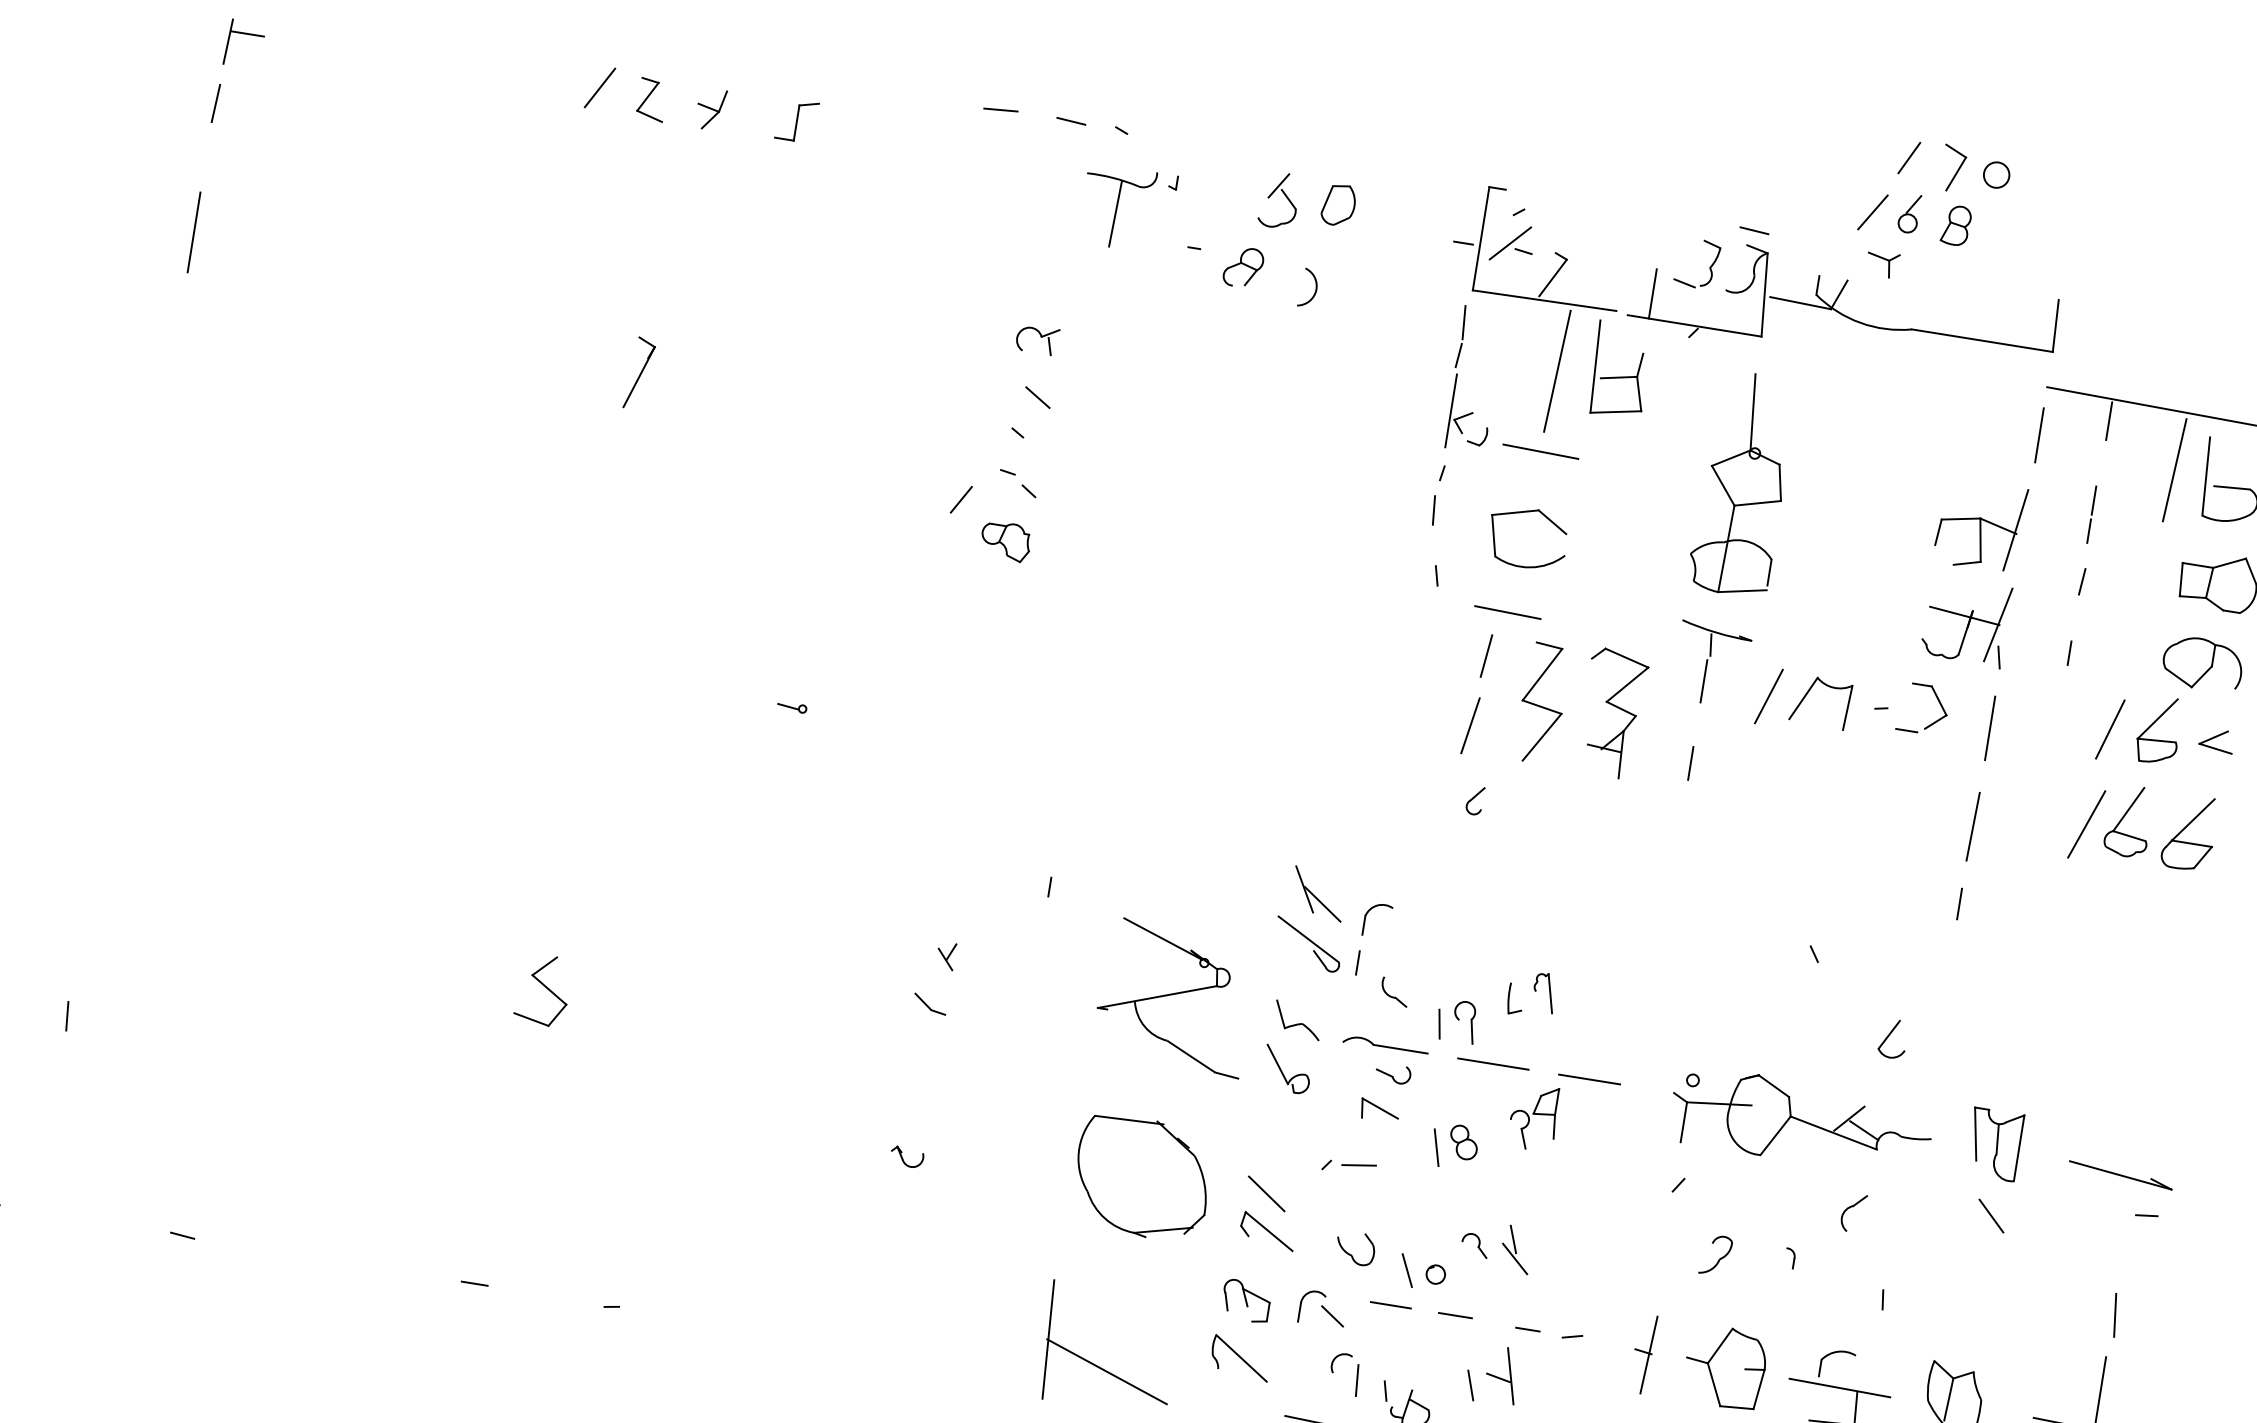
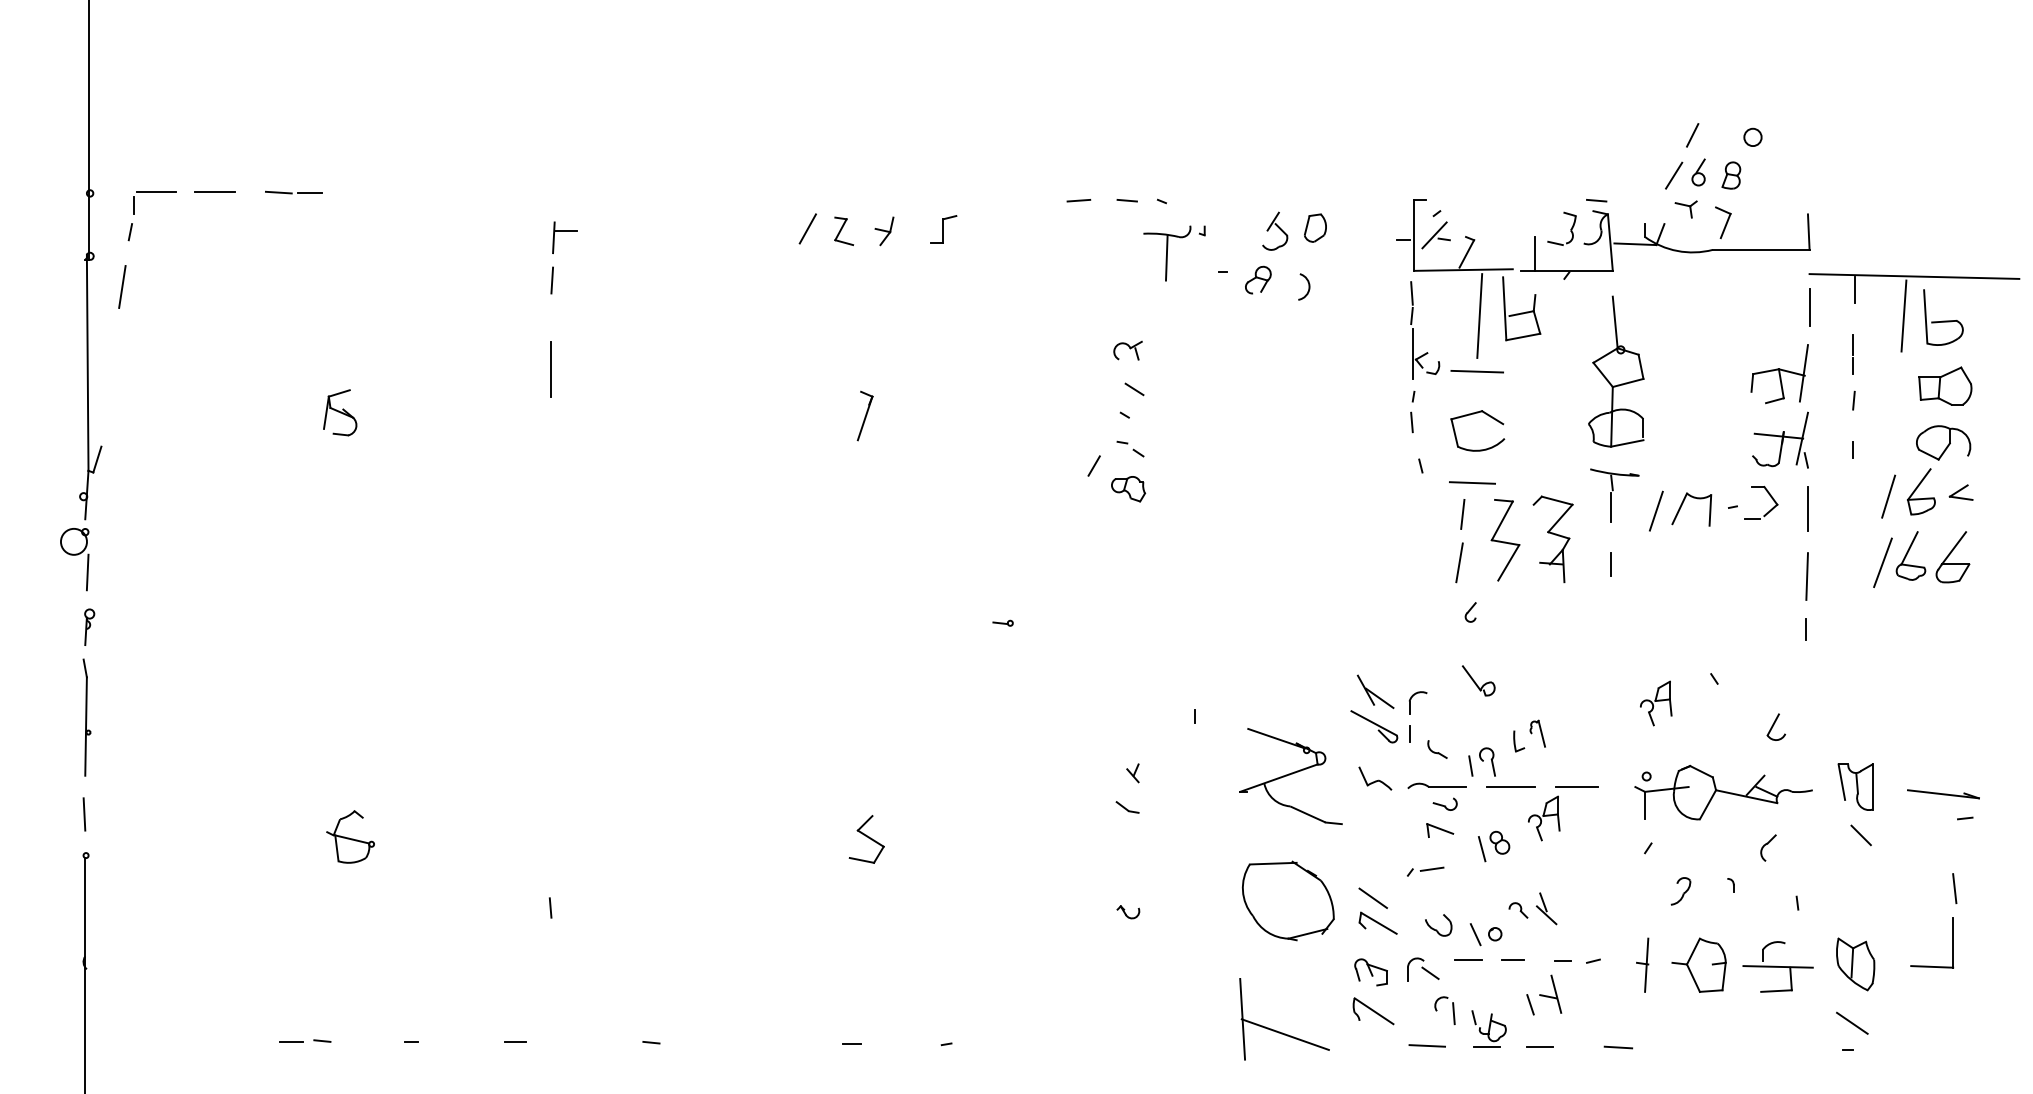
part: (1953, 168) -> (1723, 222), moved
part: (1724, 976) -> (1656, 703), added
part: (1287, 1069) -> (1478, 680), moved

